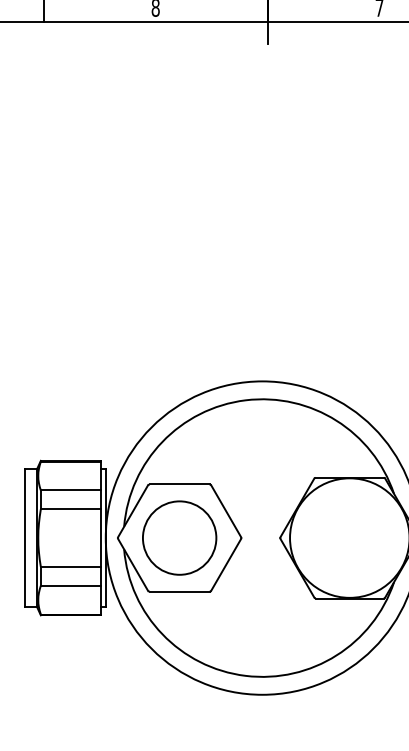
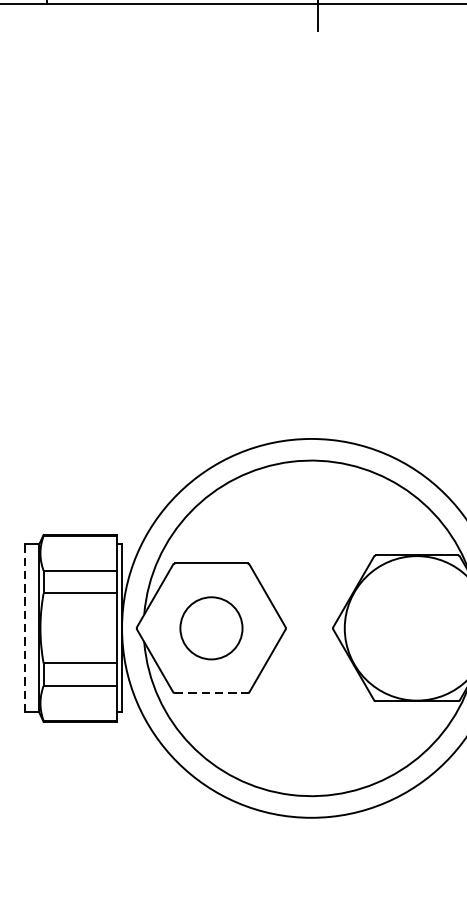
line: (25, 537) -> (24, 627), solid -> dashed
circle: (179, 537) -> (211, 627), size x0.7
line: (180, 591) -> (212, 692), solid -> dashed

